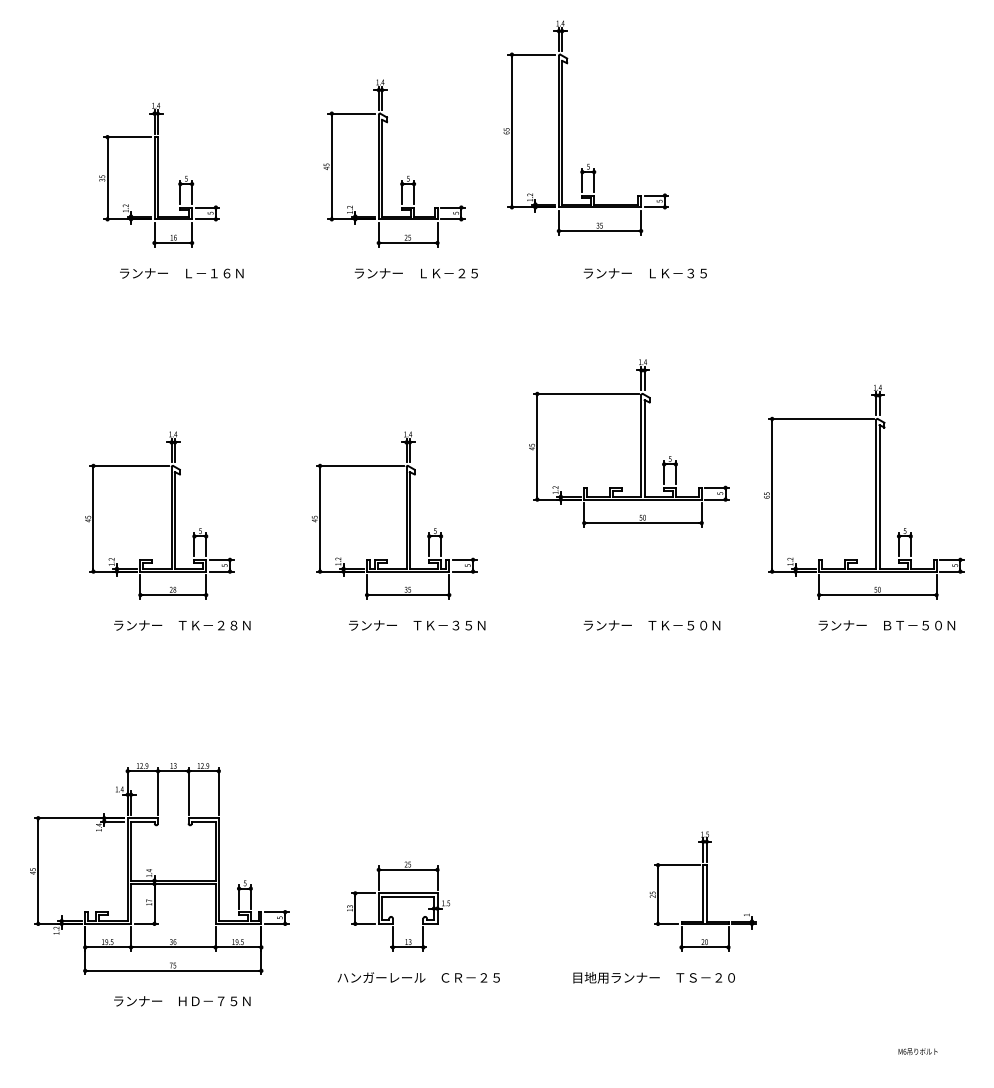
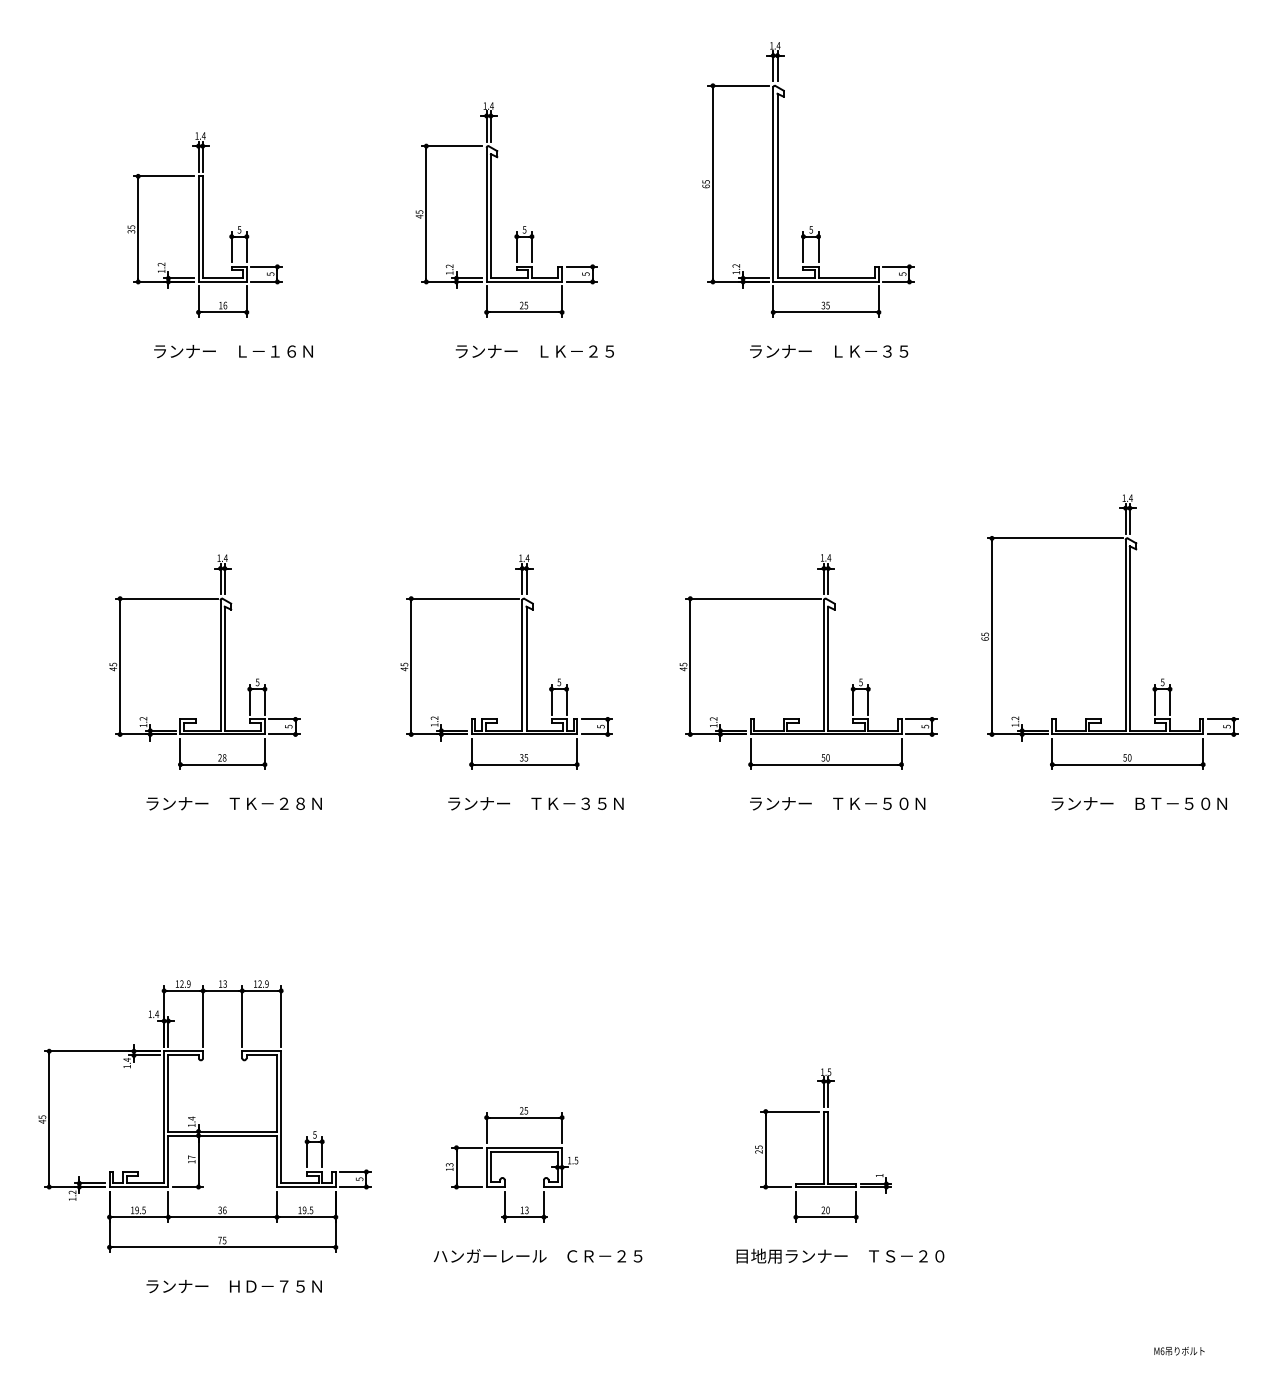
part: (562, 127) -> (777, 179), moved
part: (640, 443) -> (822, 662), moved
part: (702, 891) -> (822, 1145), moved

